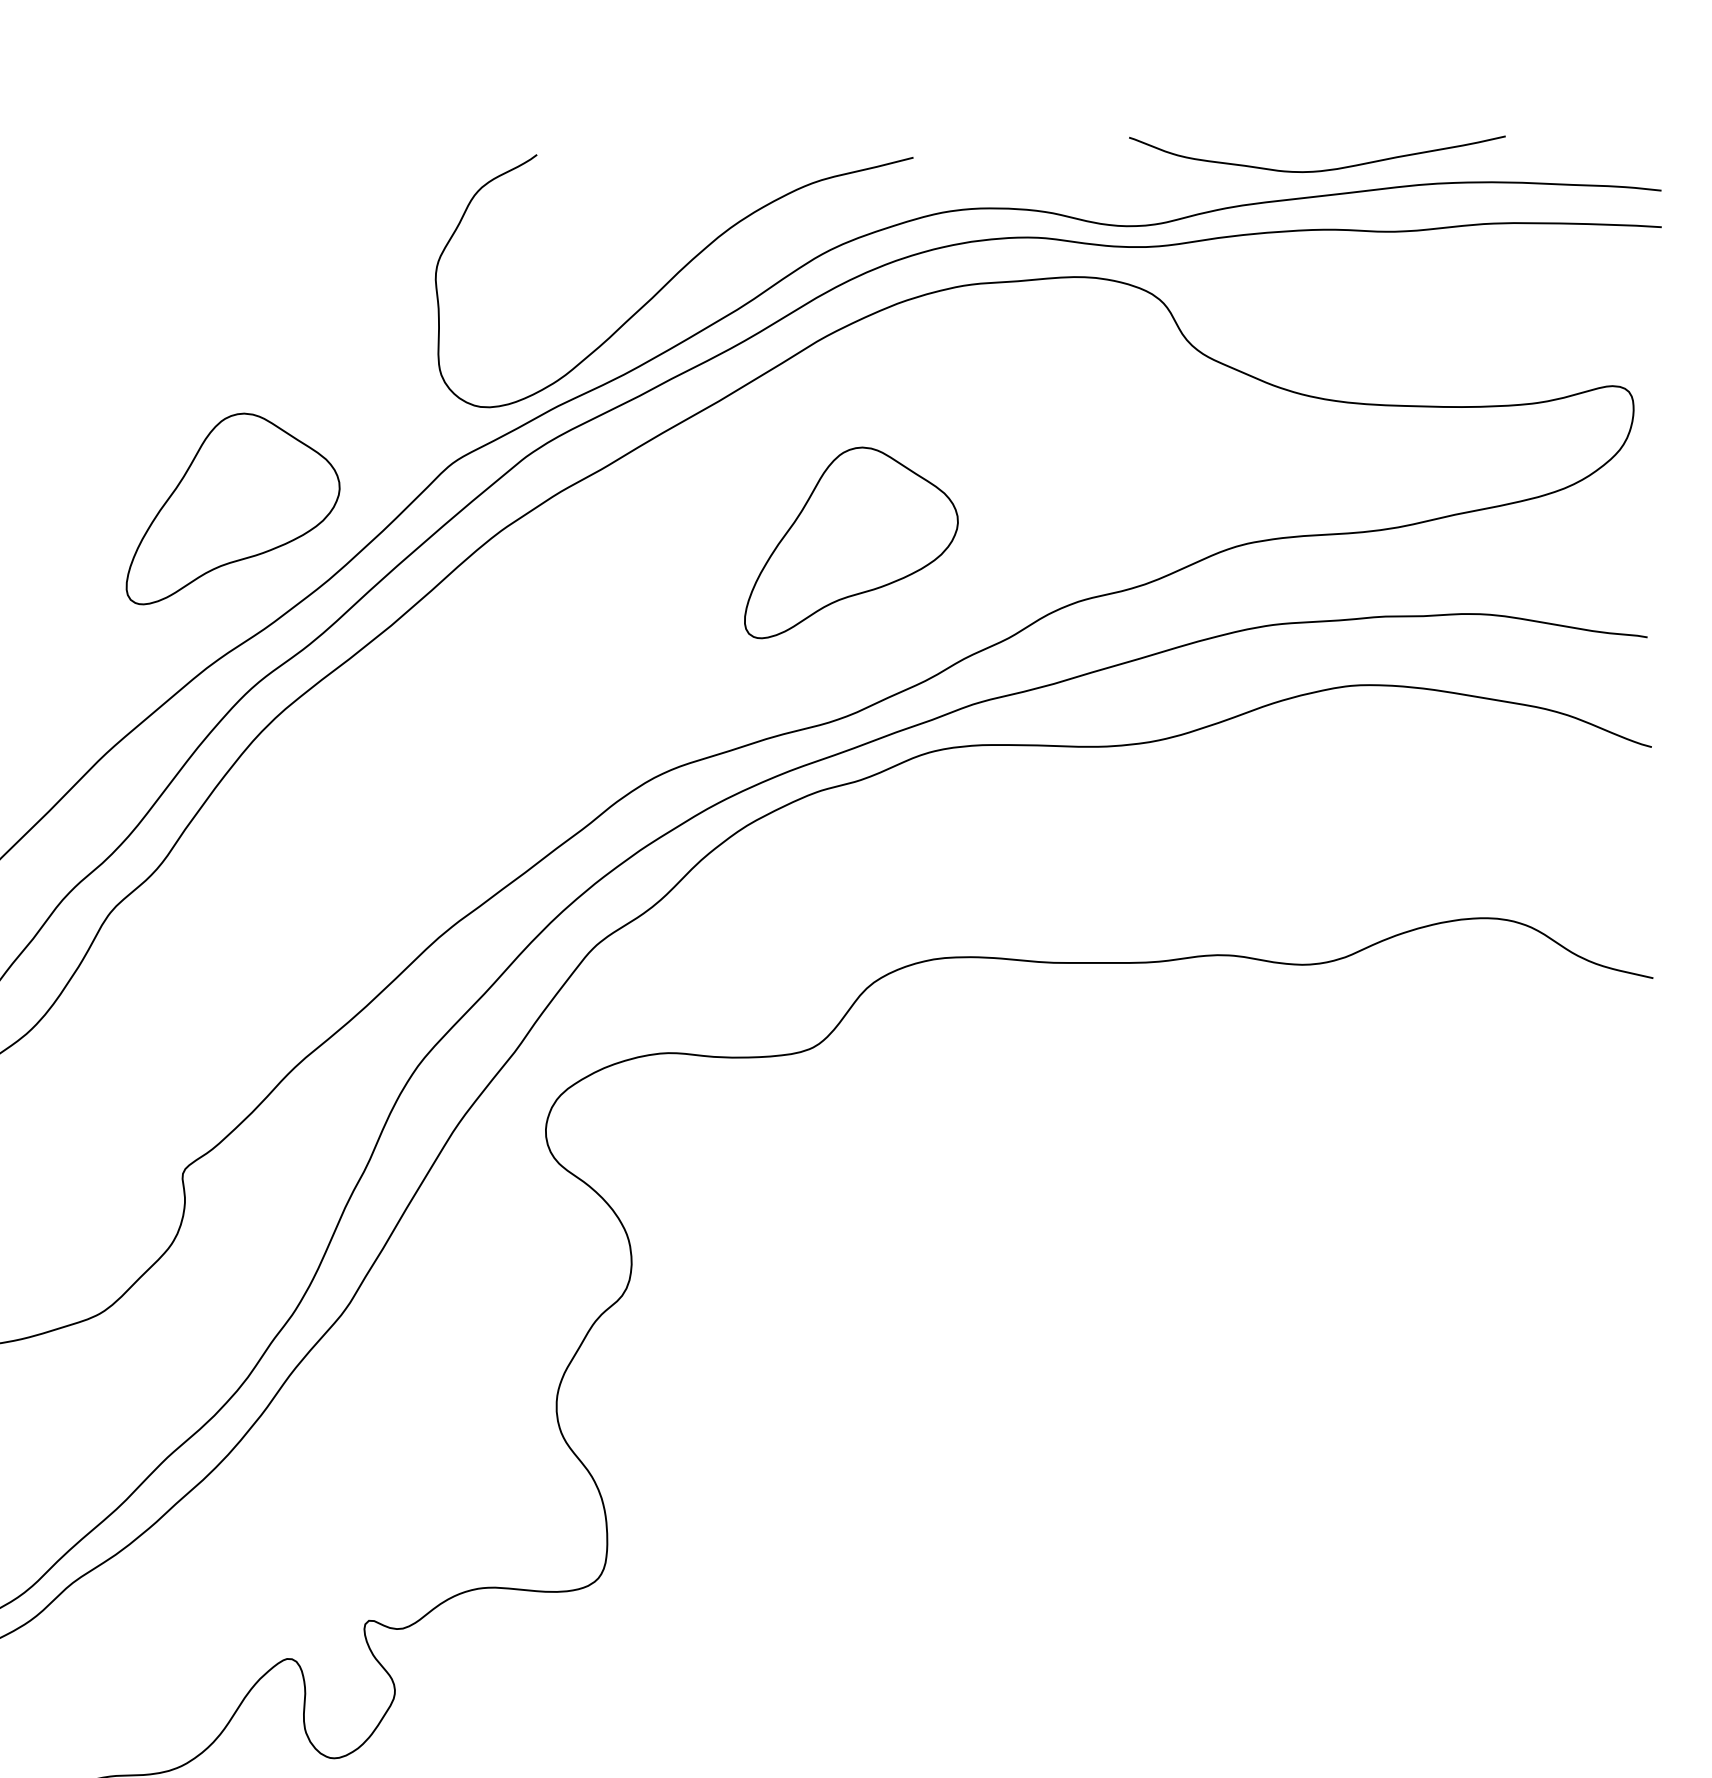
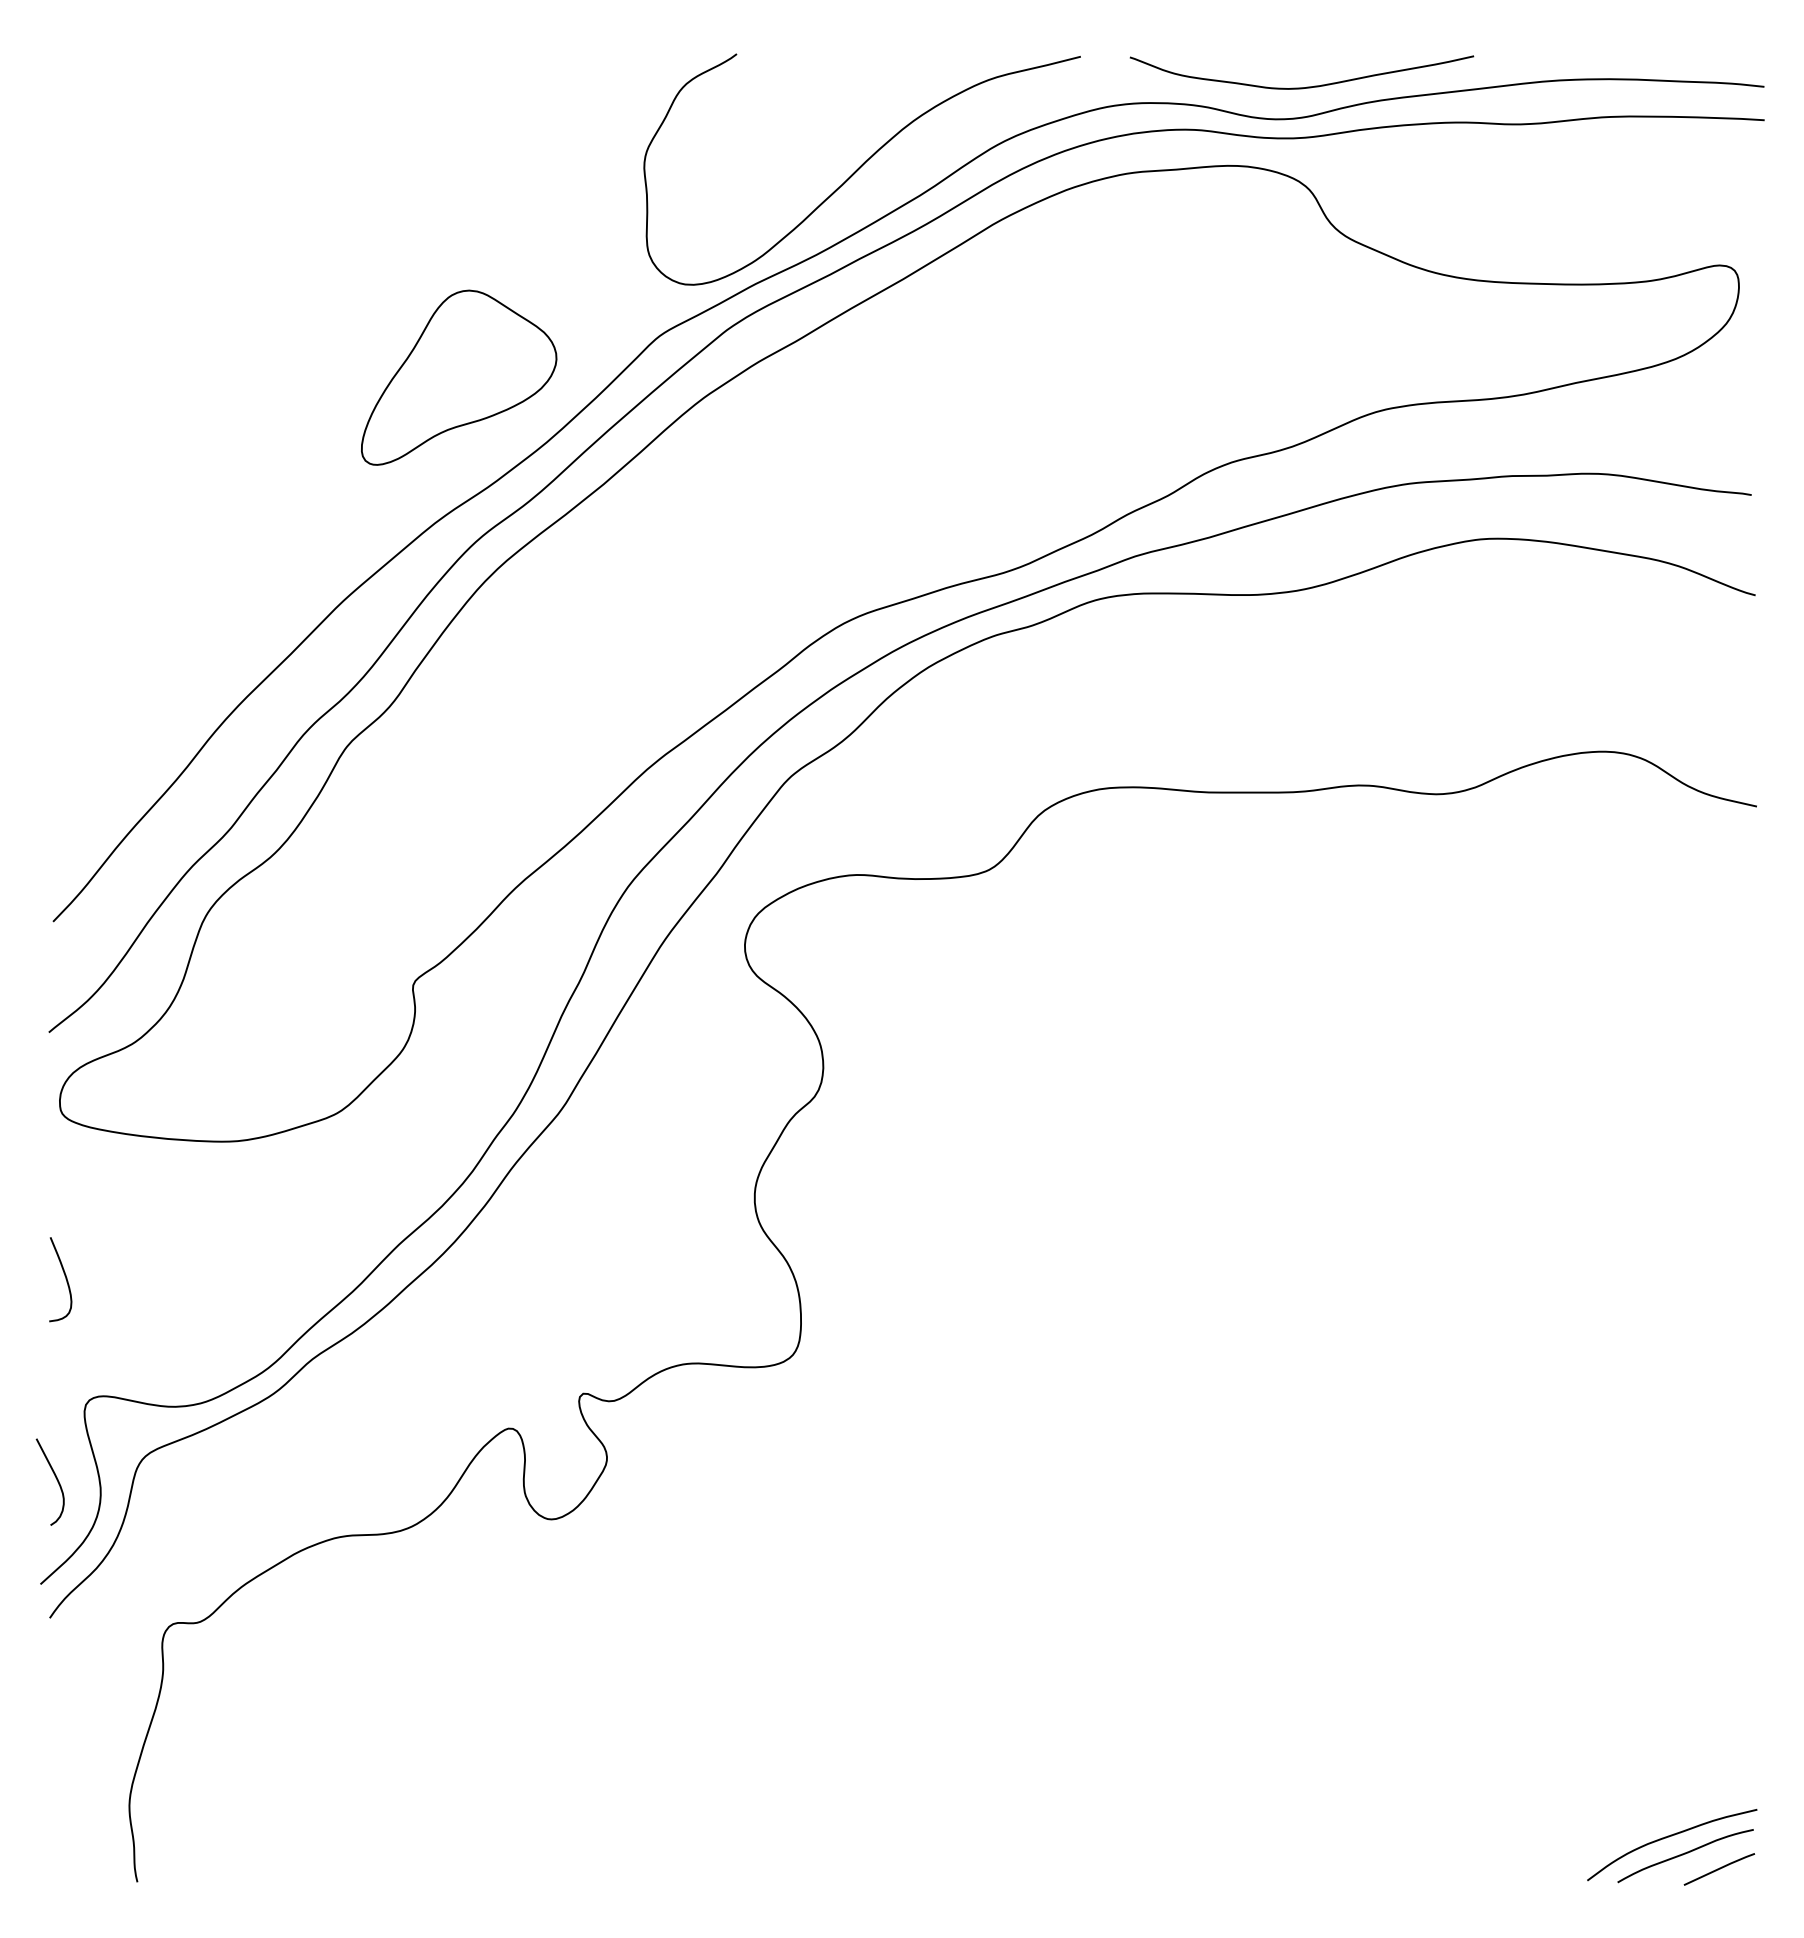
curve: (1322, 169) -> (1306, 86), moved
part: (851, 542) -> (1024, 408), removed

